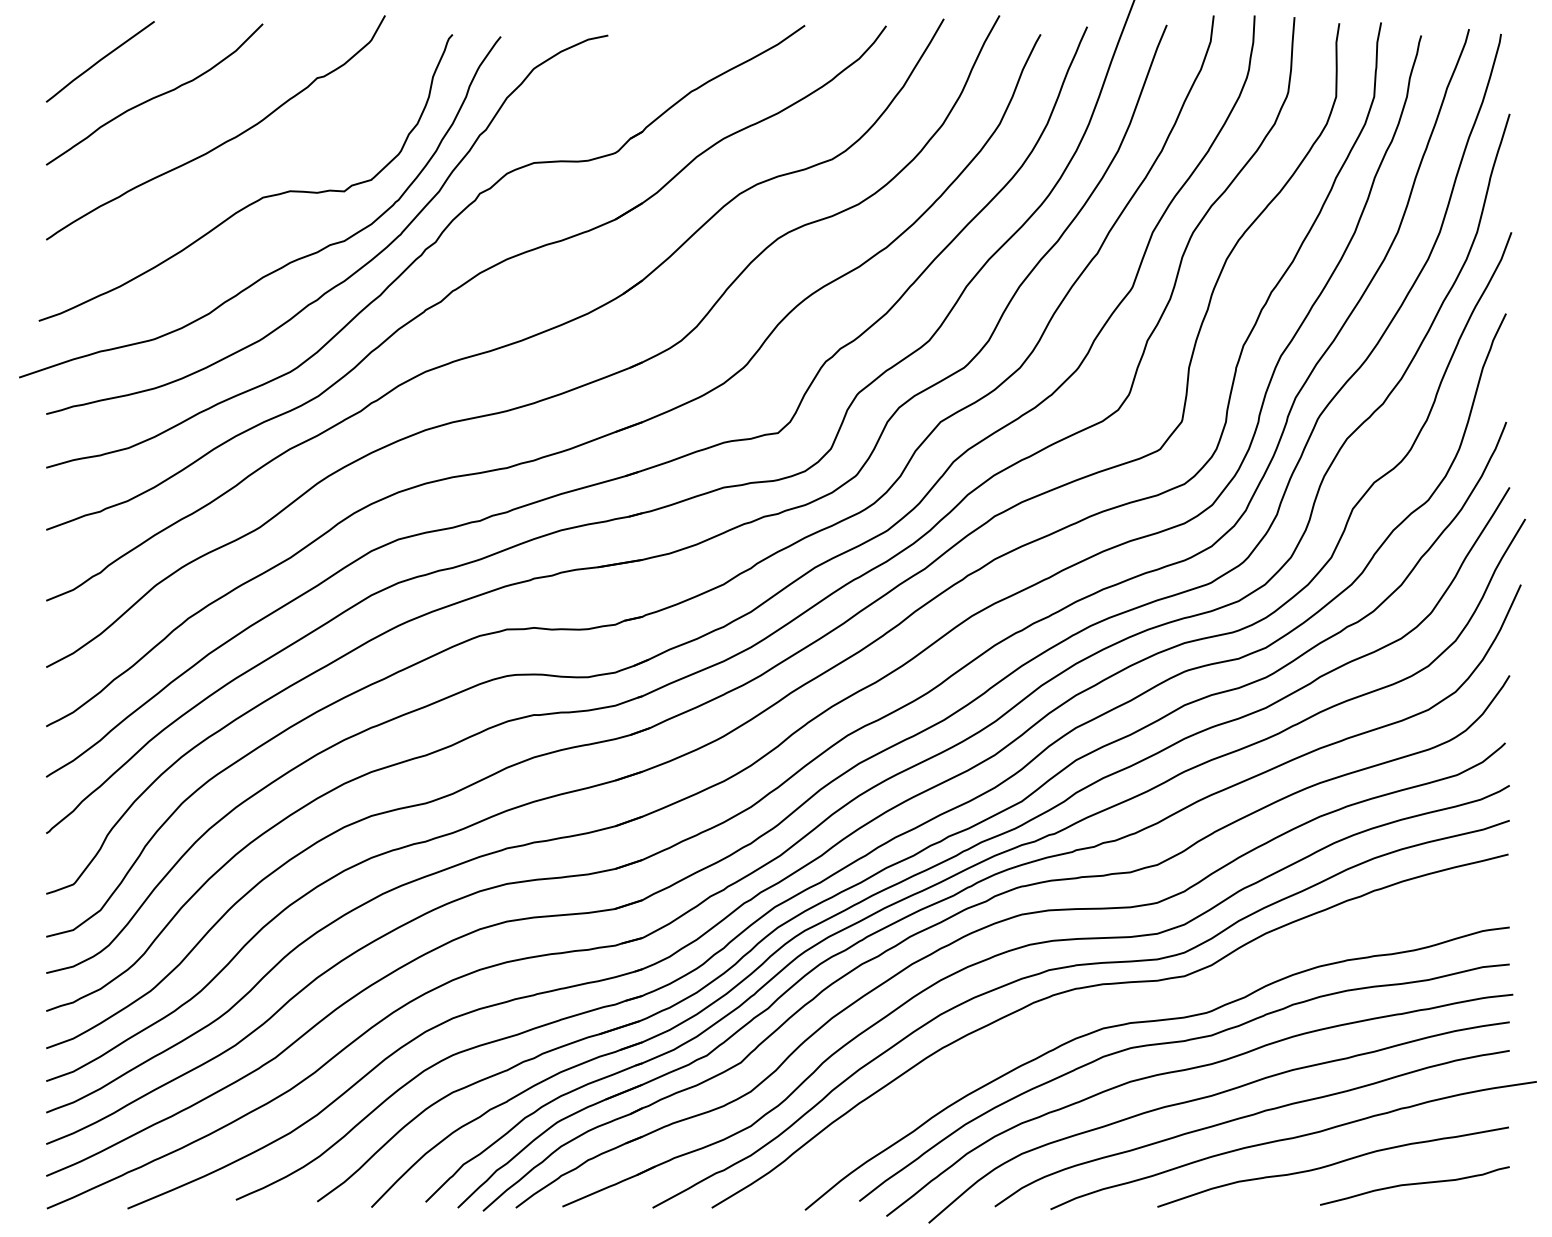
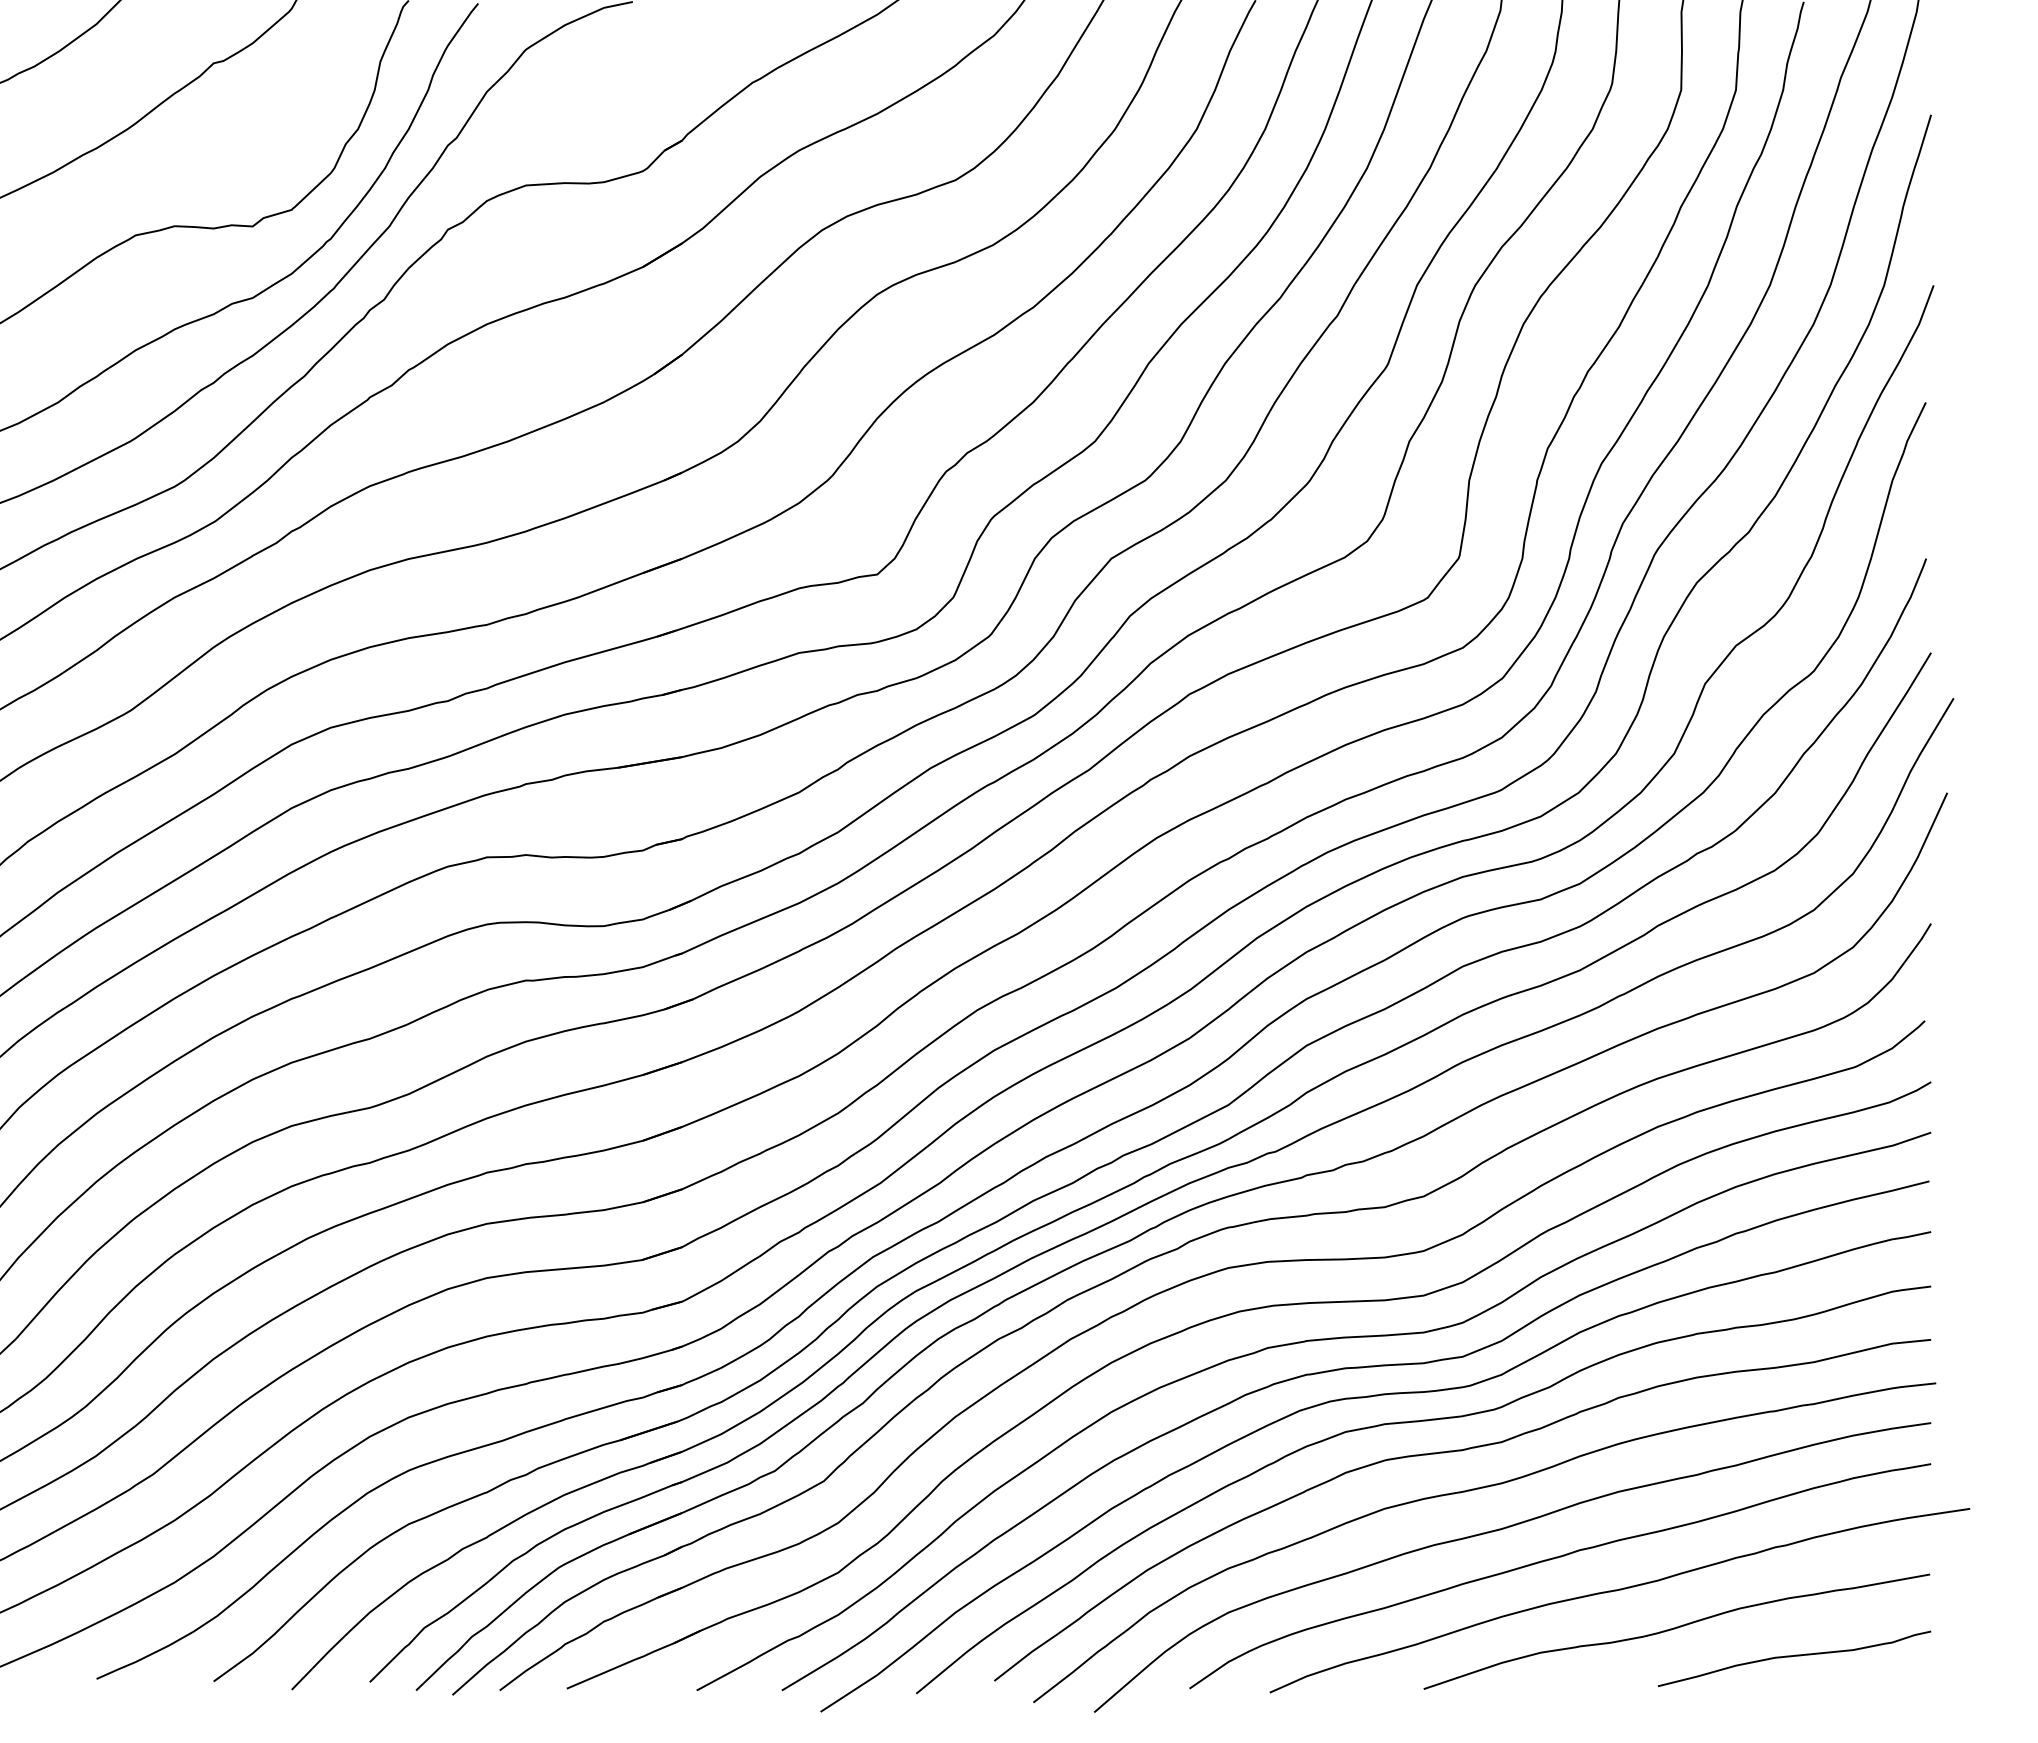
curve: (1116, 1005) -> (1364, 1398), added

